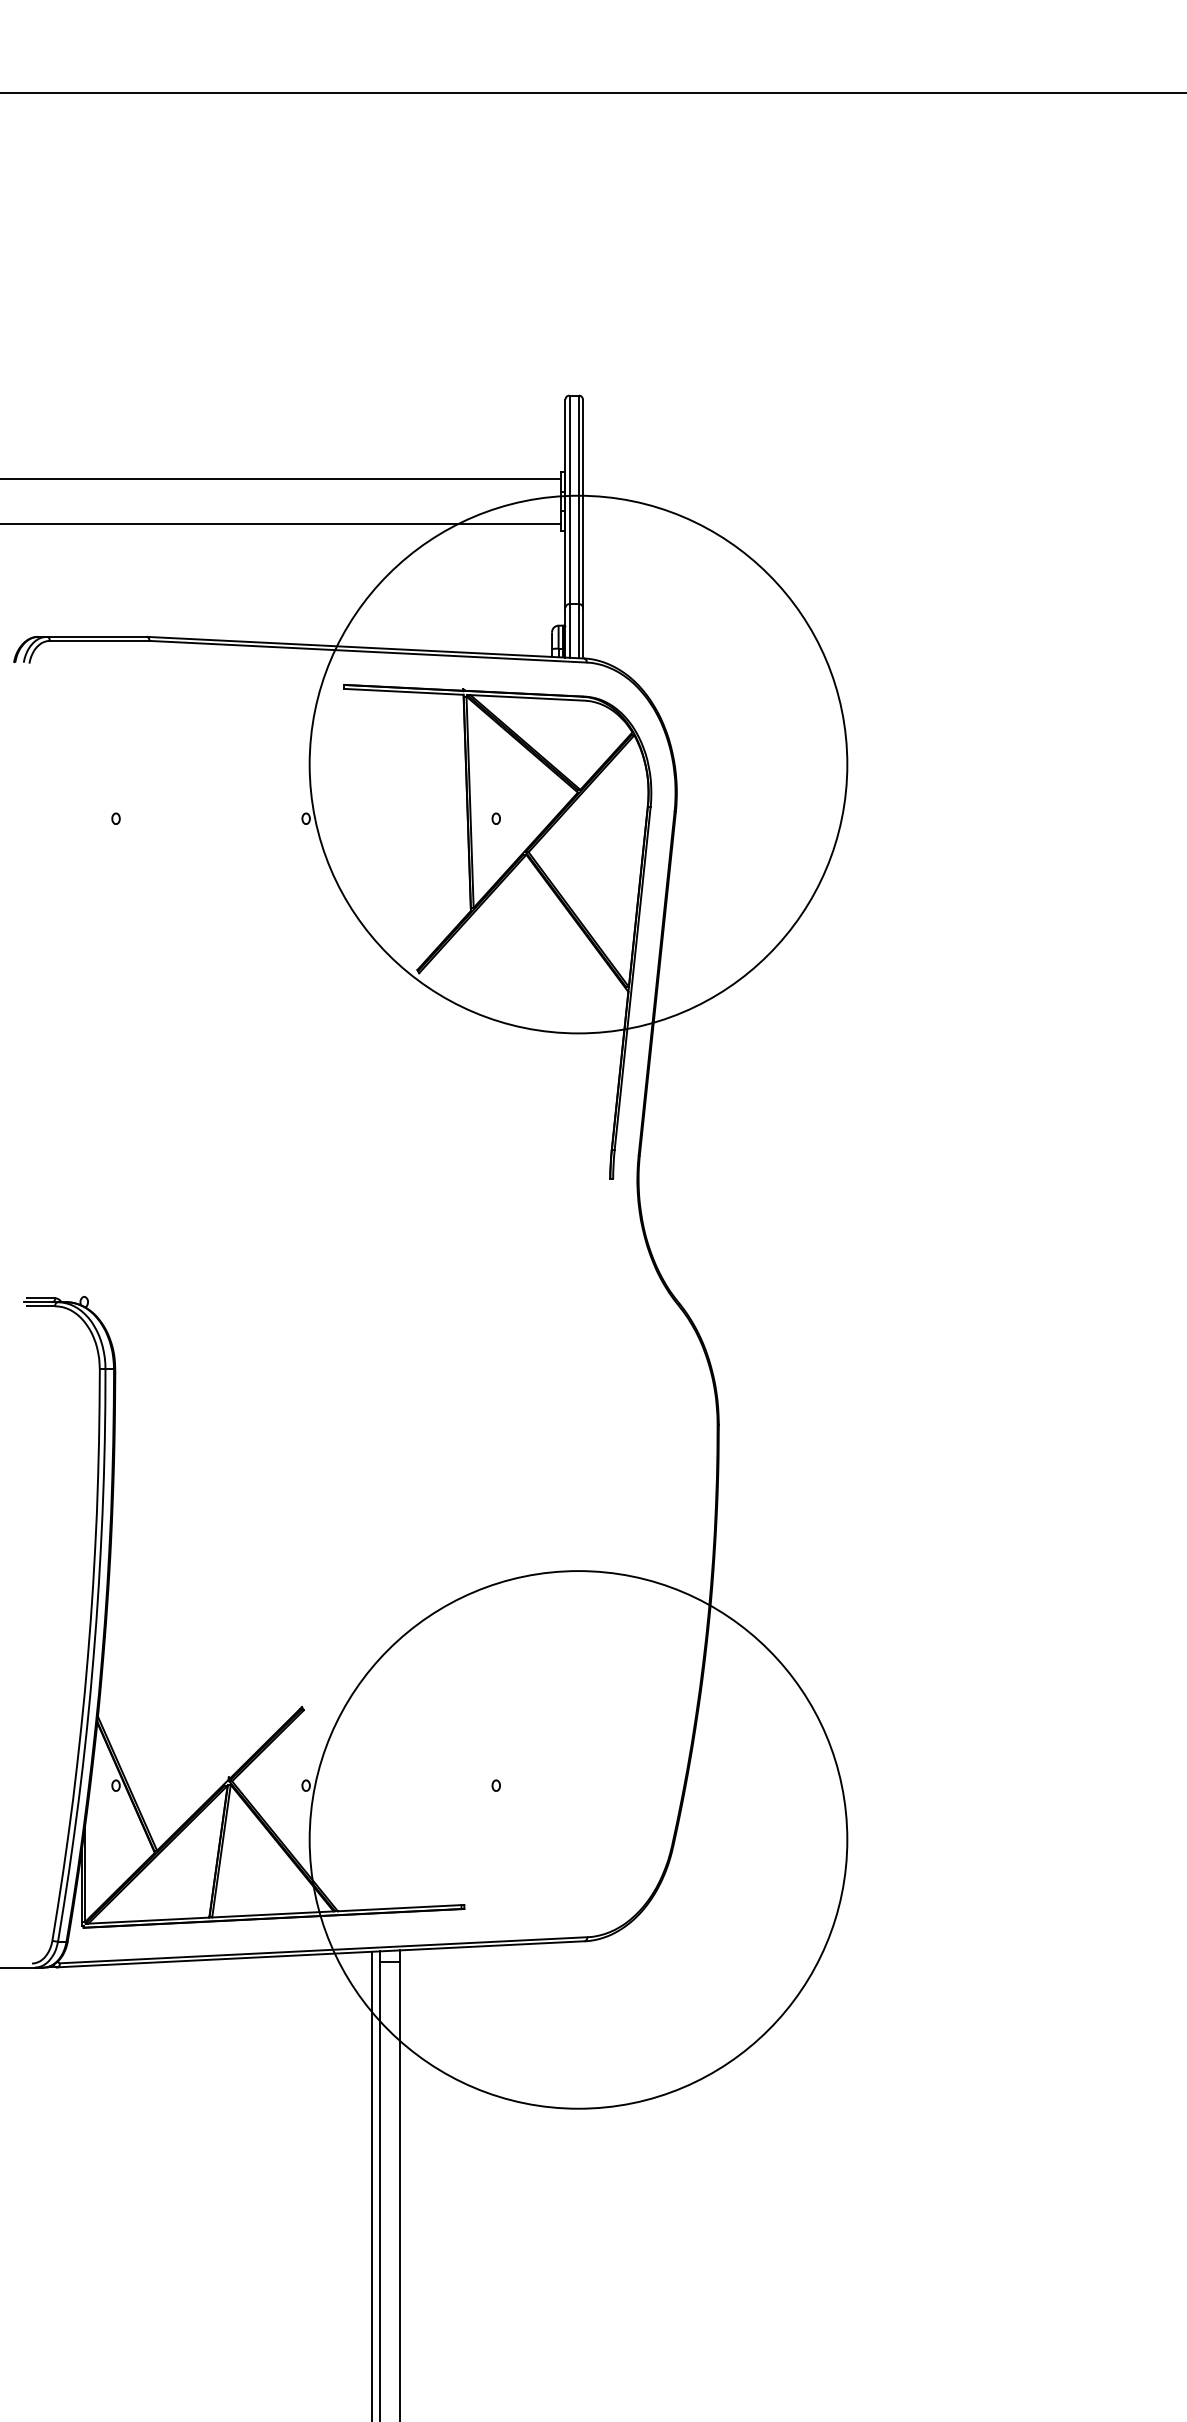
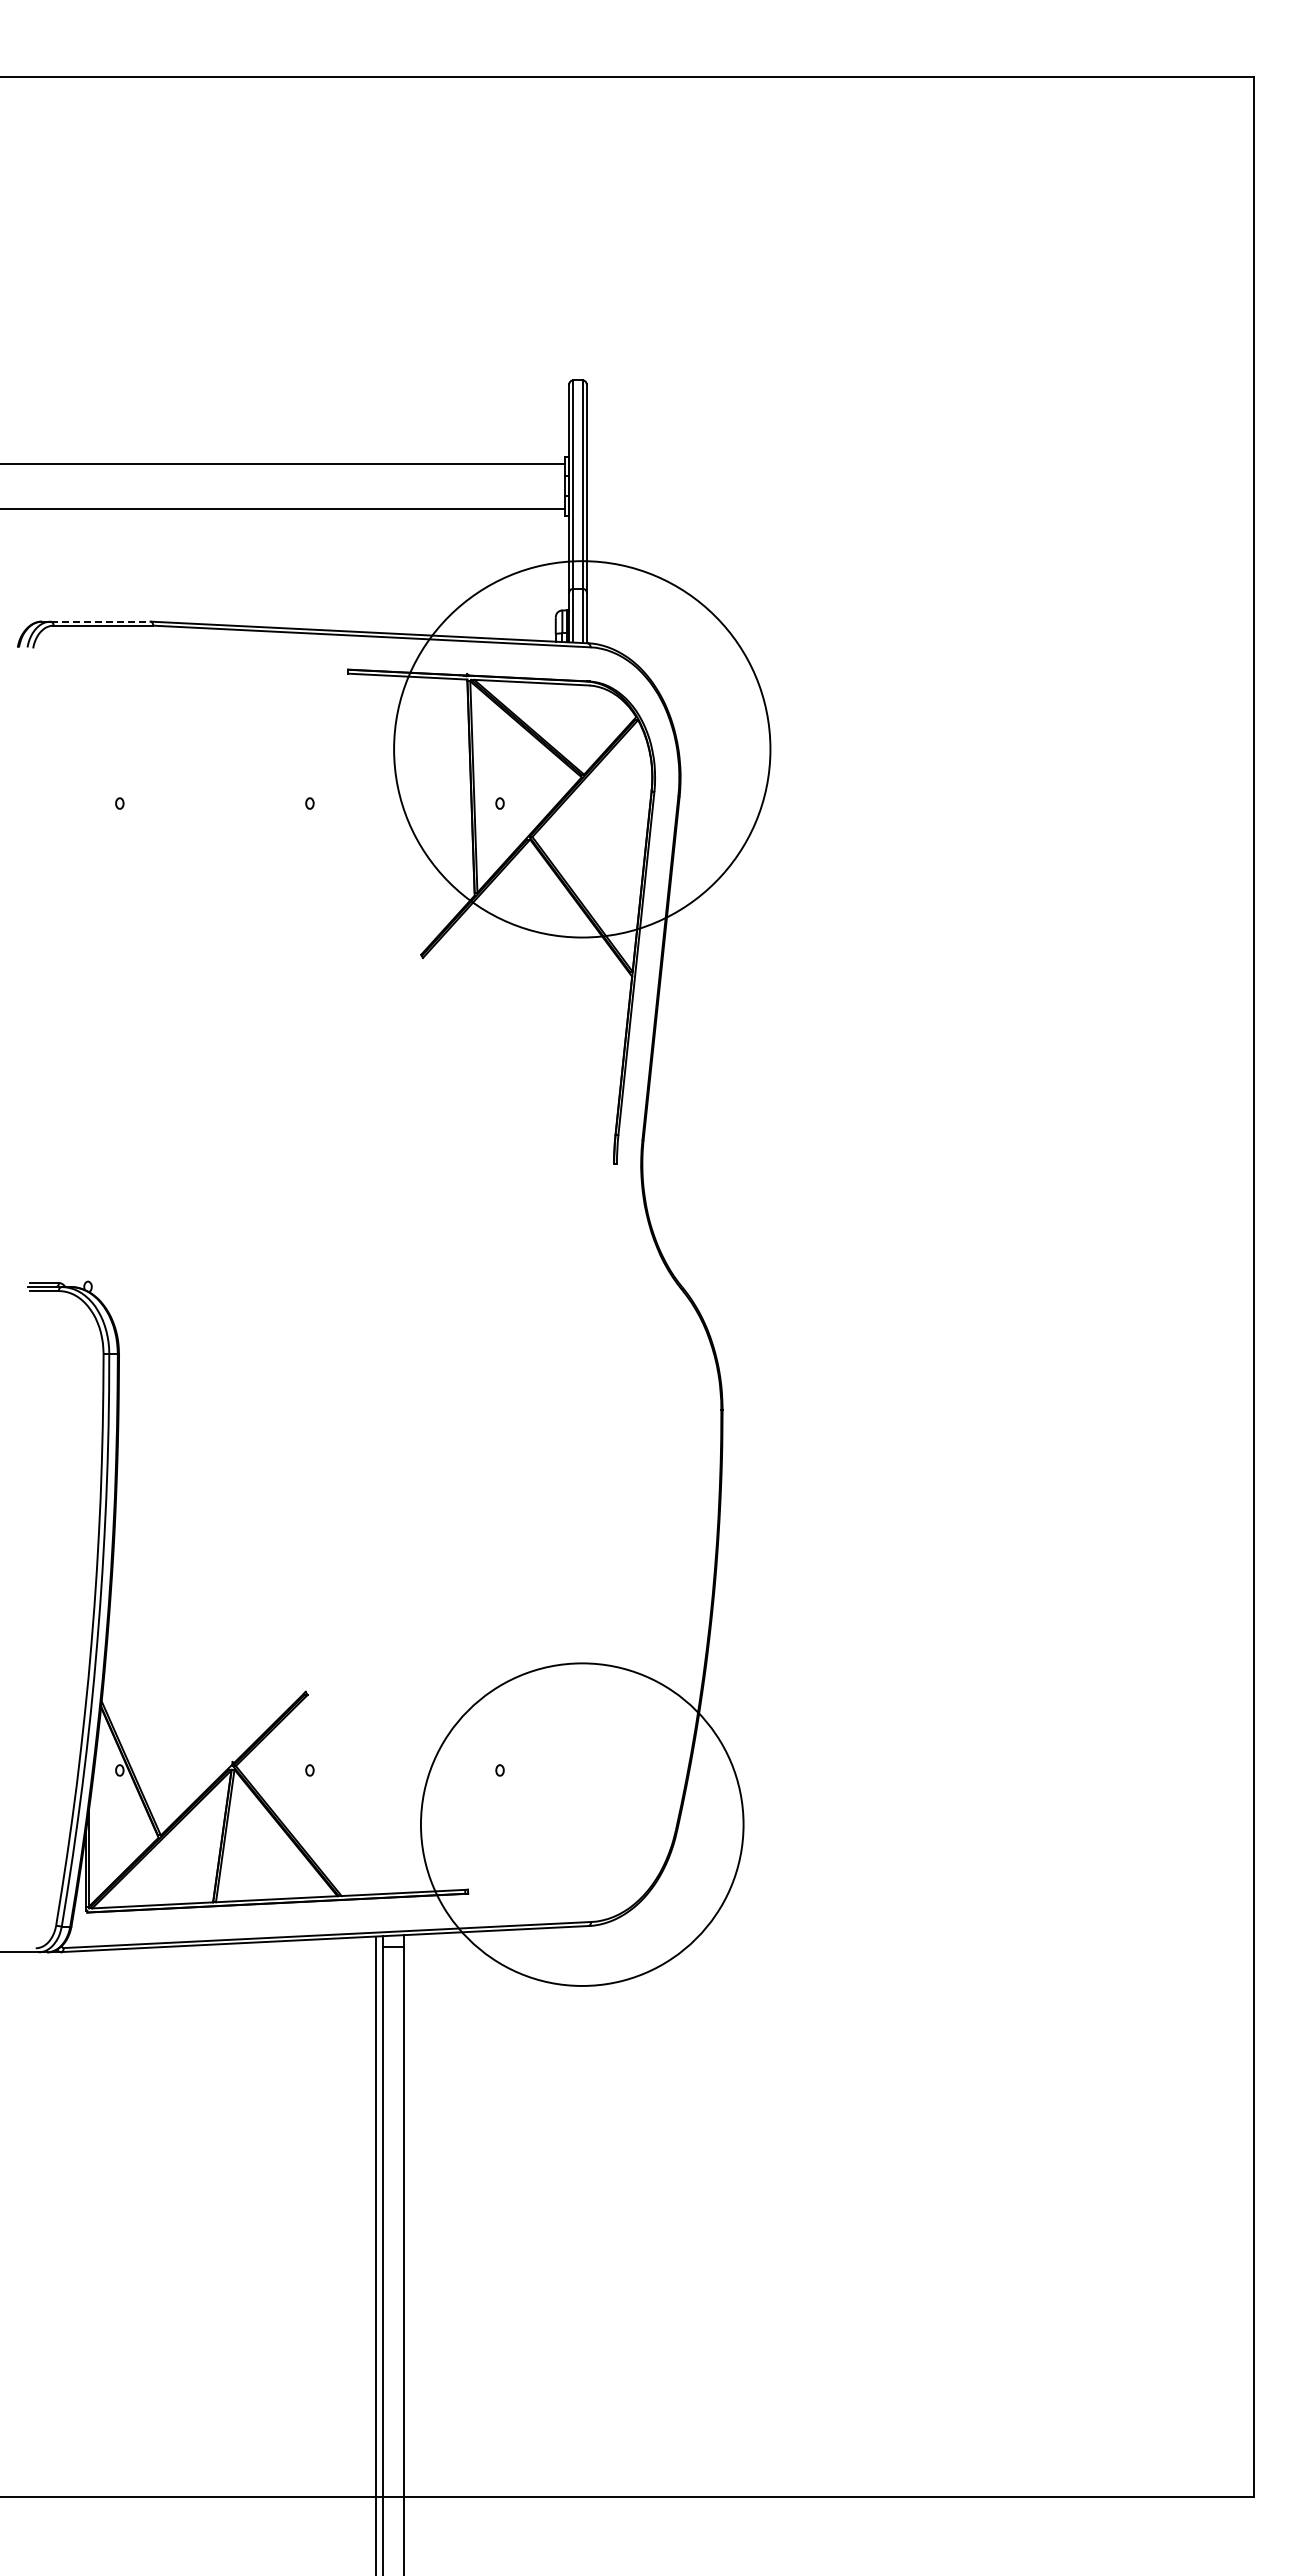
line: (96, 636) -> (100, 621), solid -> dashed
circle: (578, 764) -> (582, 749), size x0.7
circle: (578, 1839) -> (582, 1824), size x0.6

